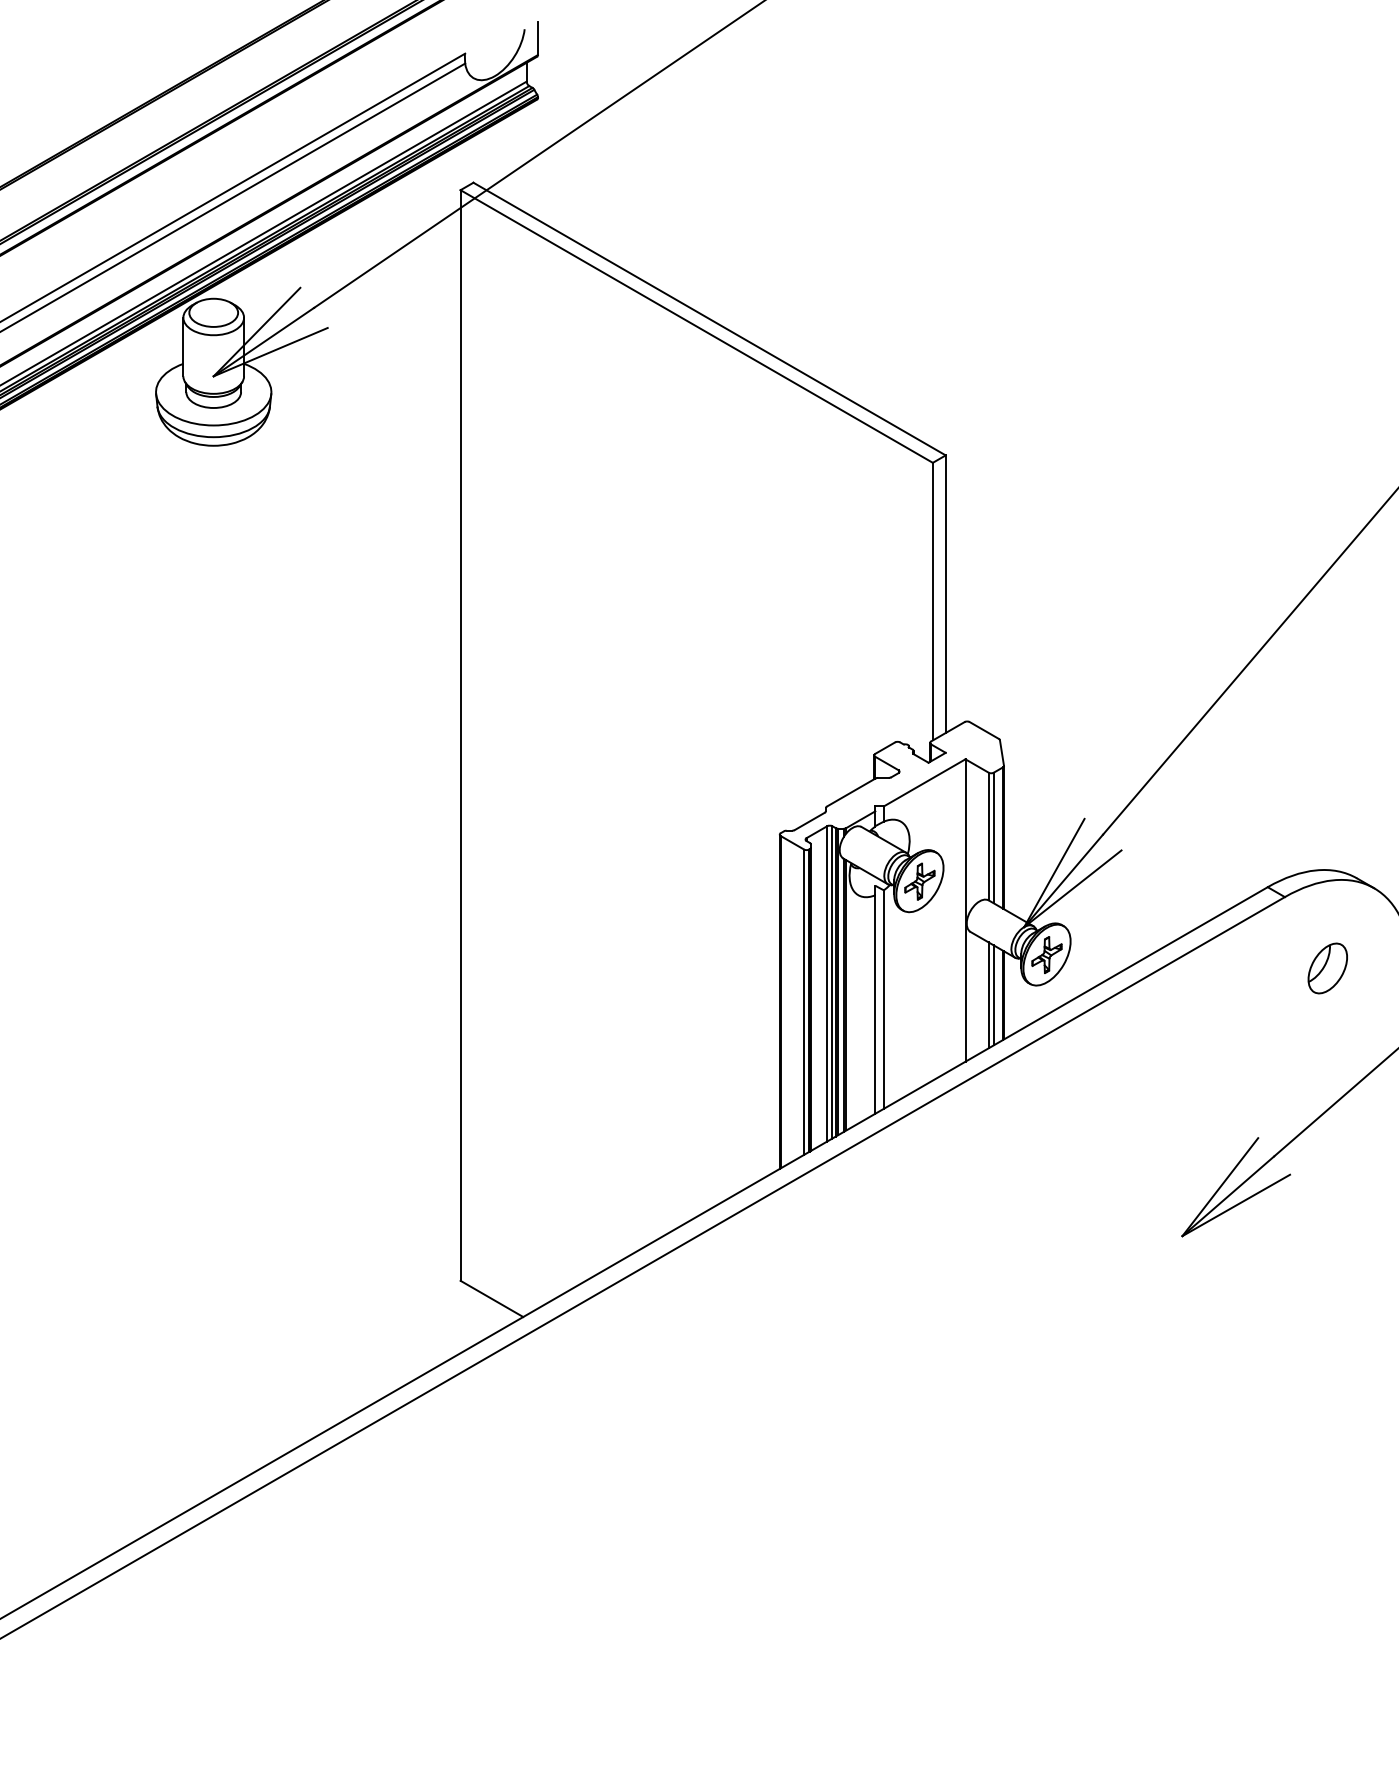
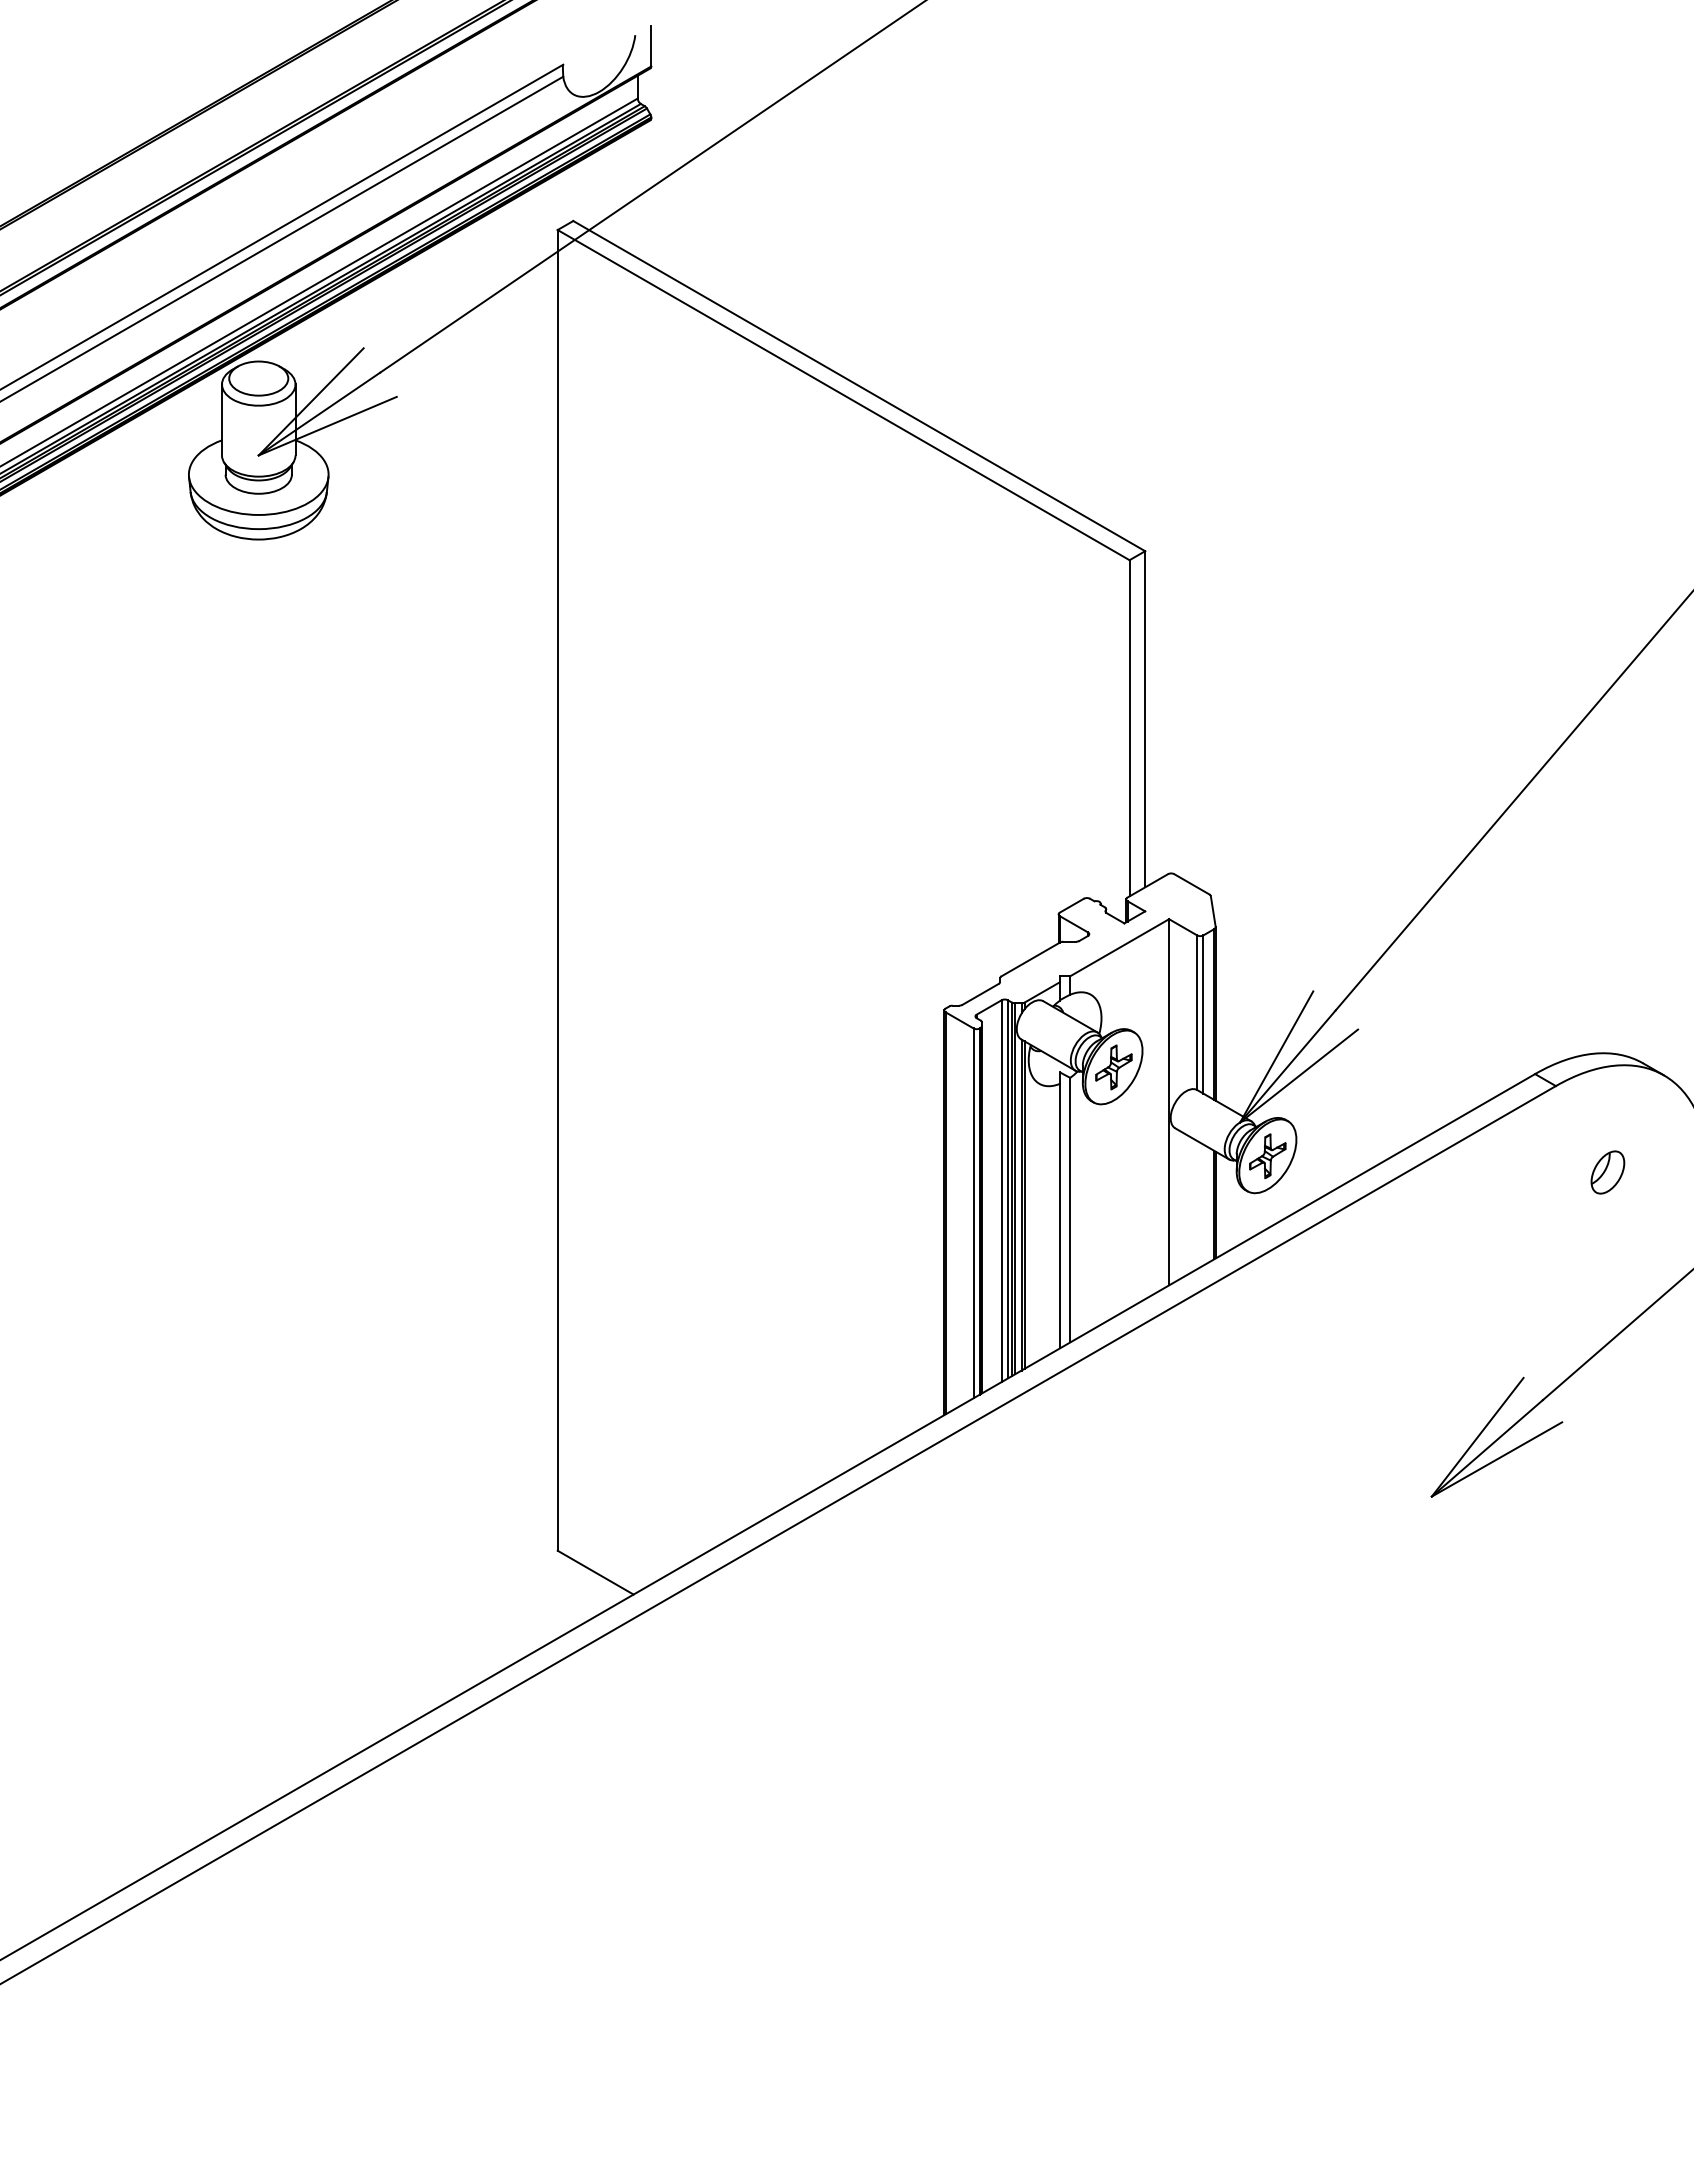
part: (1327, 968) -> (1607, 1172), size x0.7
line: (988, 994) -> (1197, 1204), removed
line: (993, 994) -> (1203, 1204), removed

